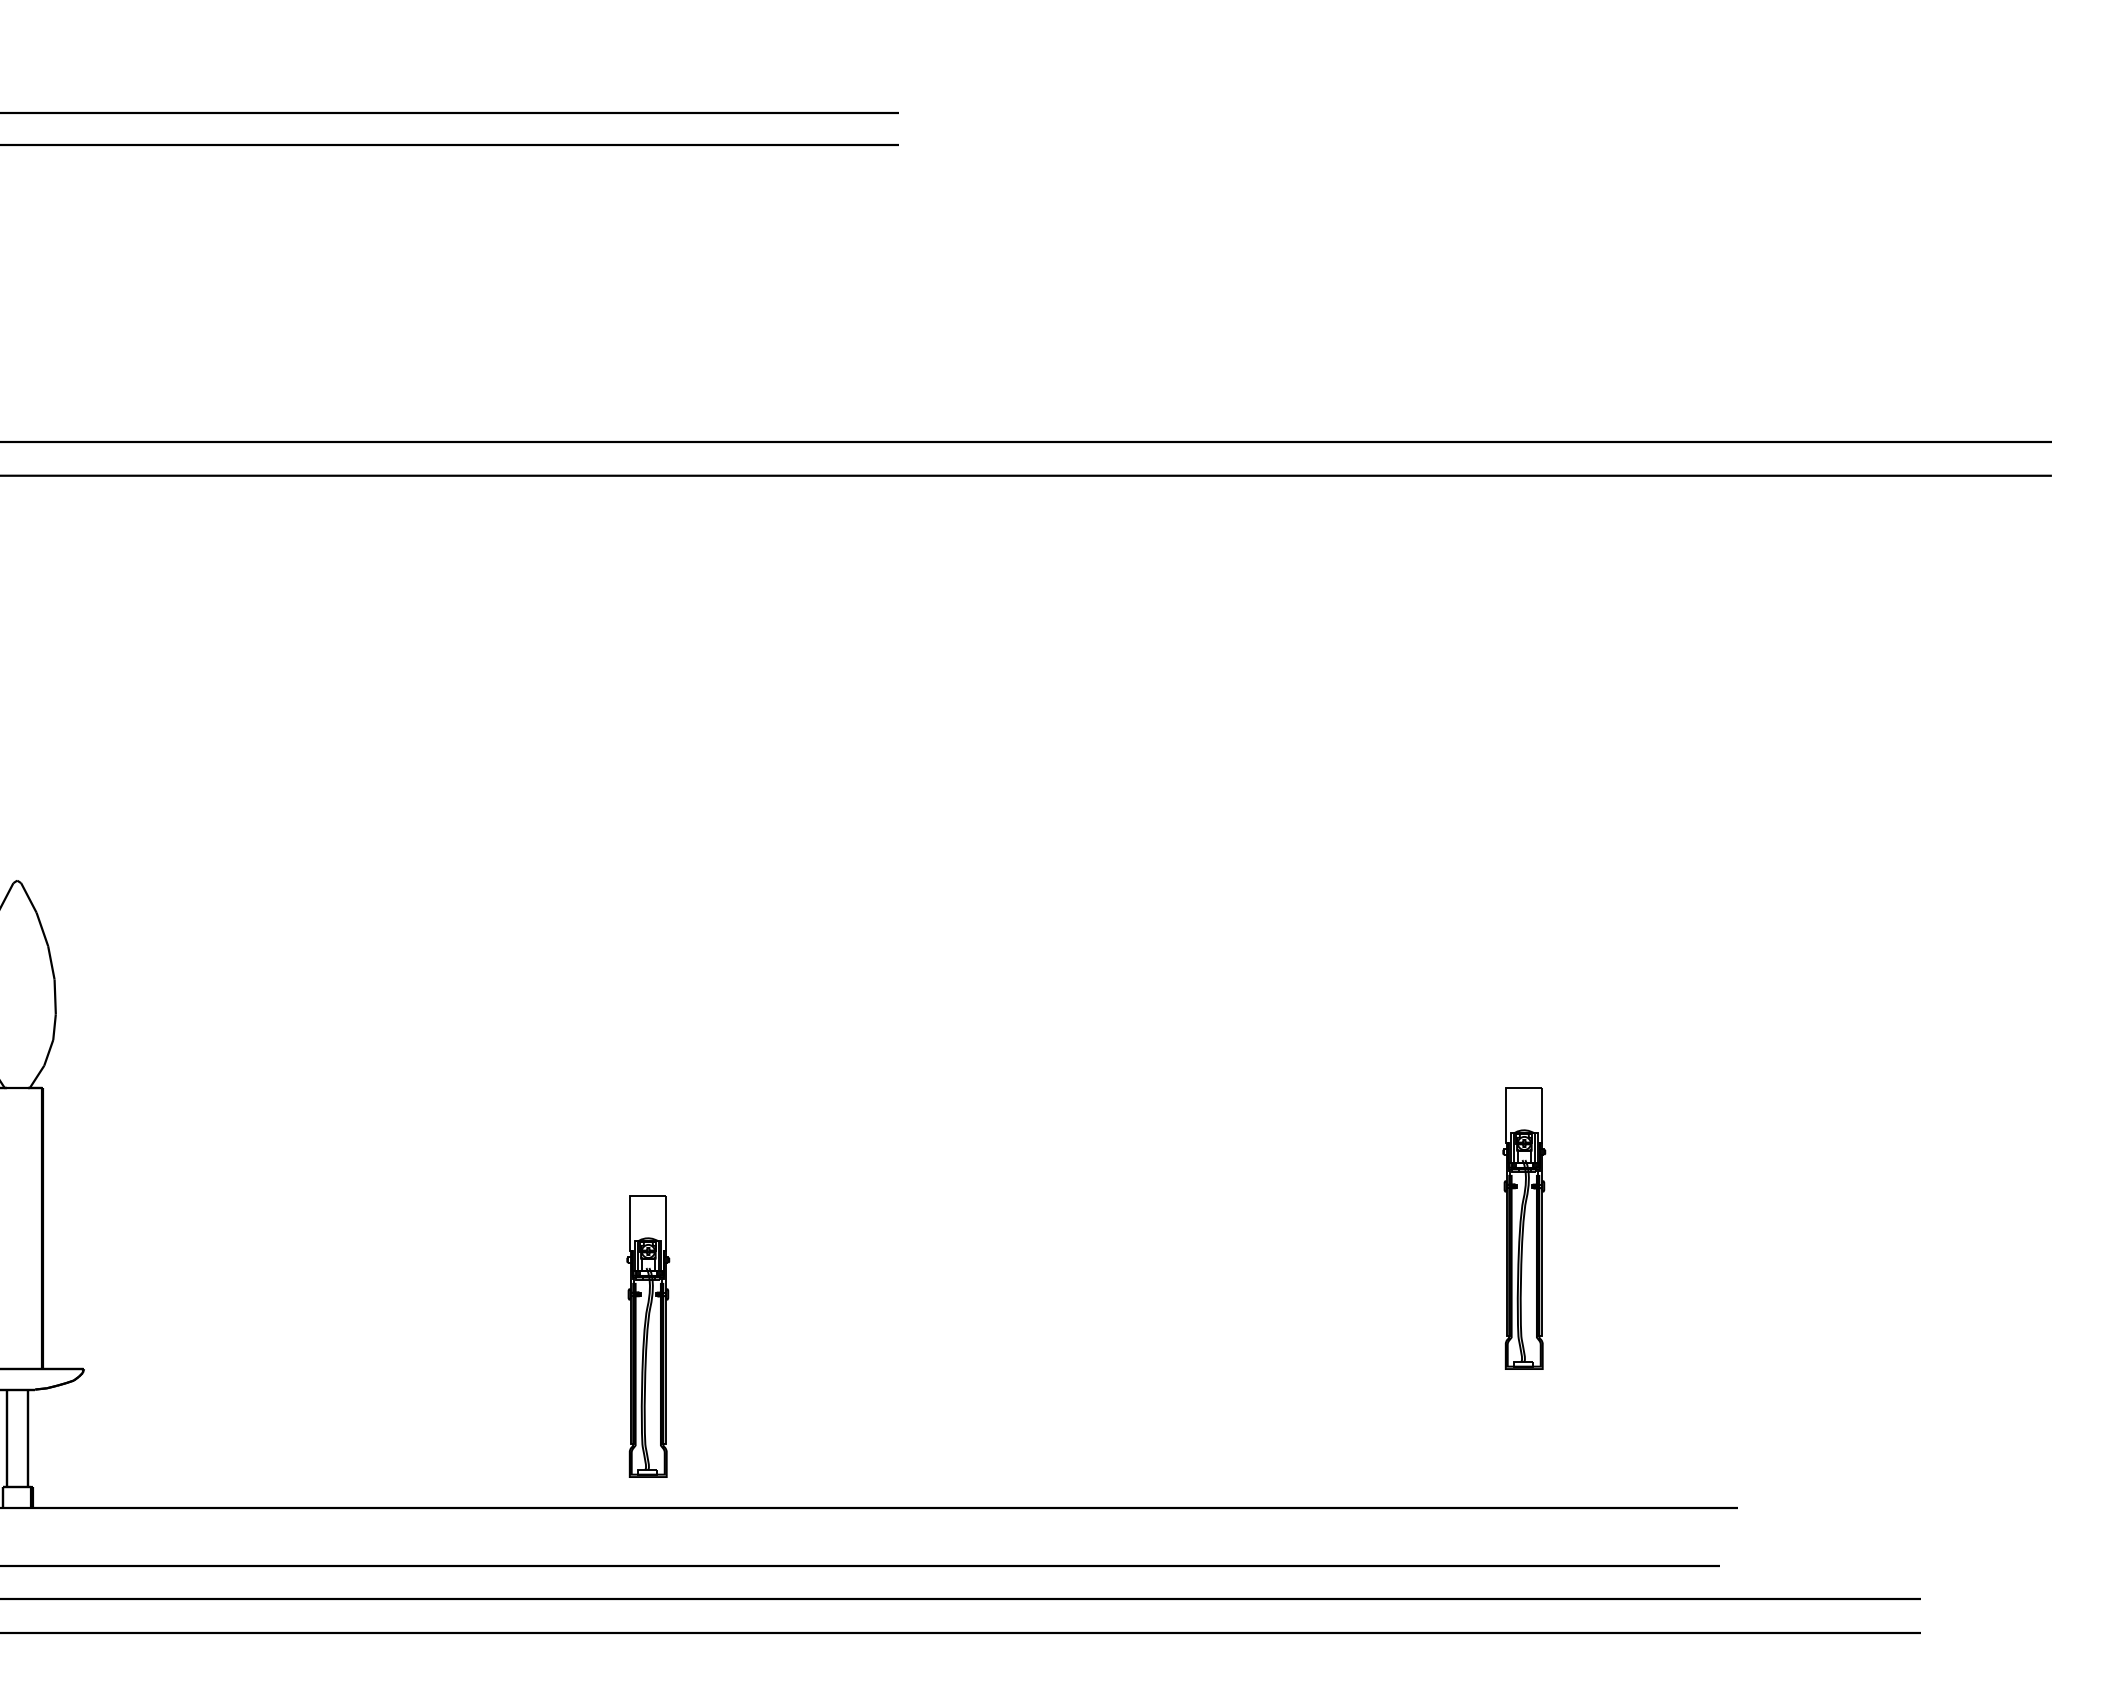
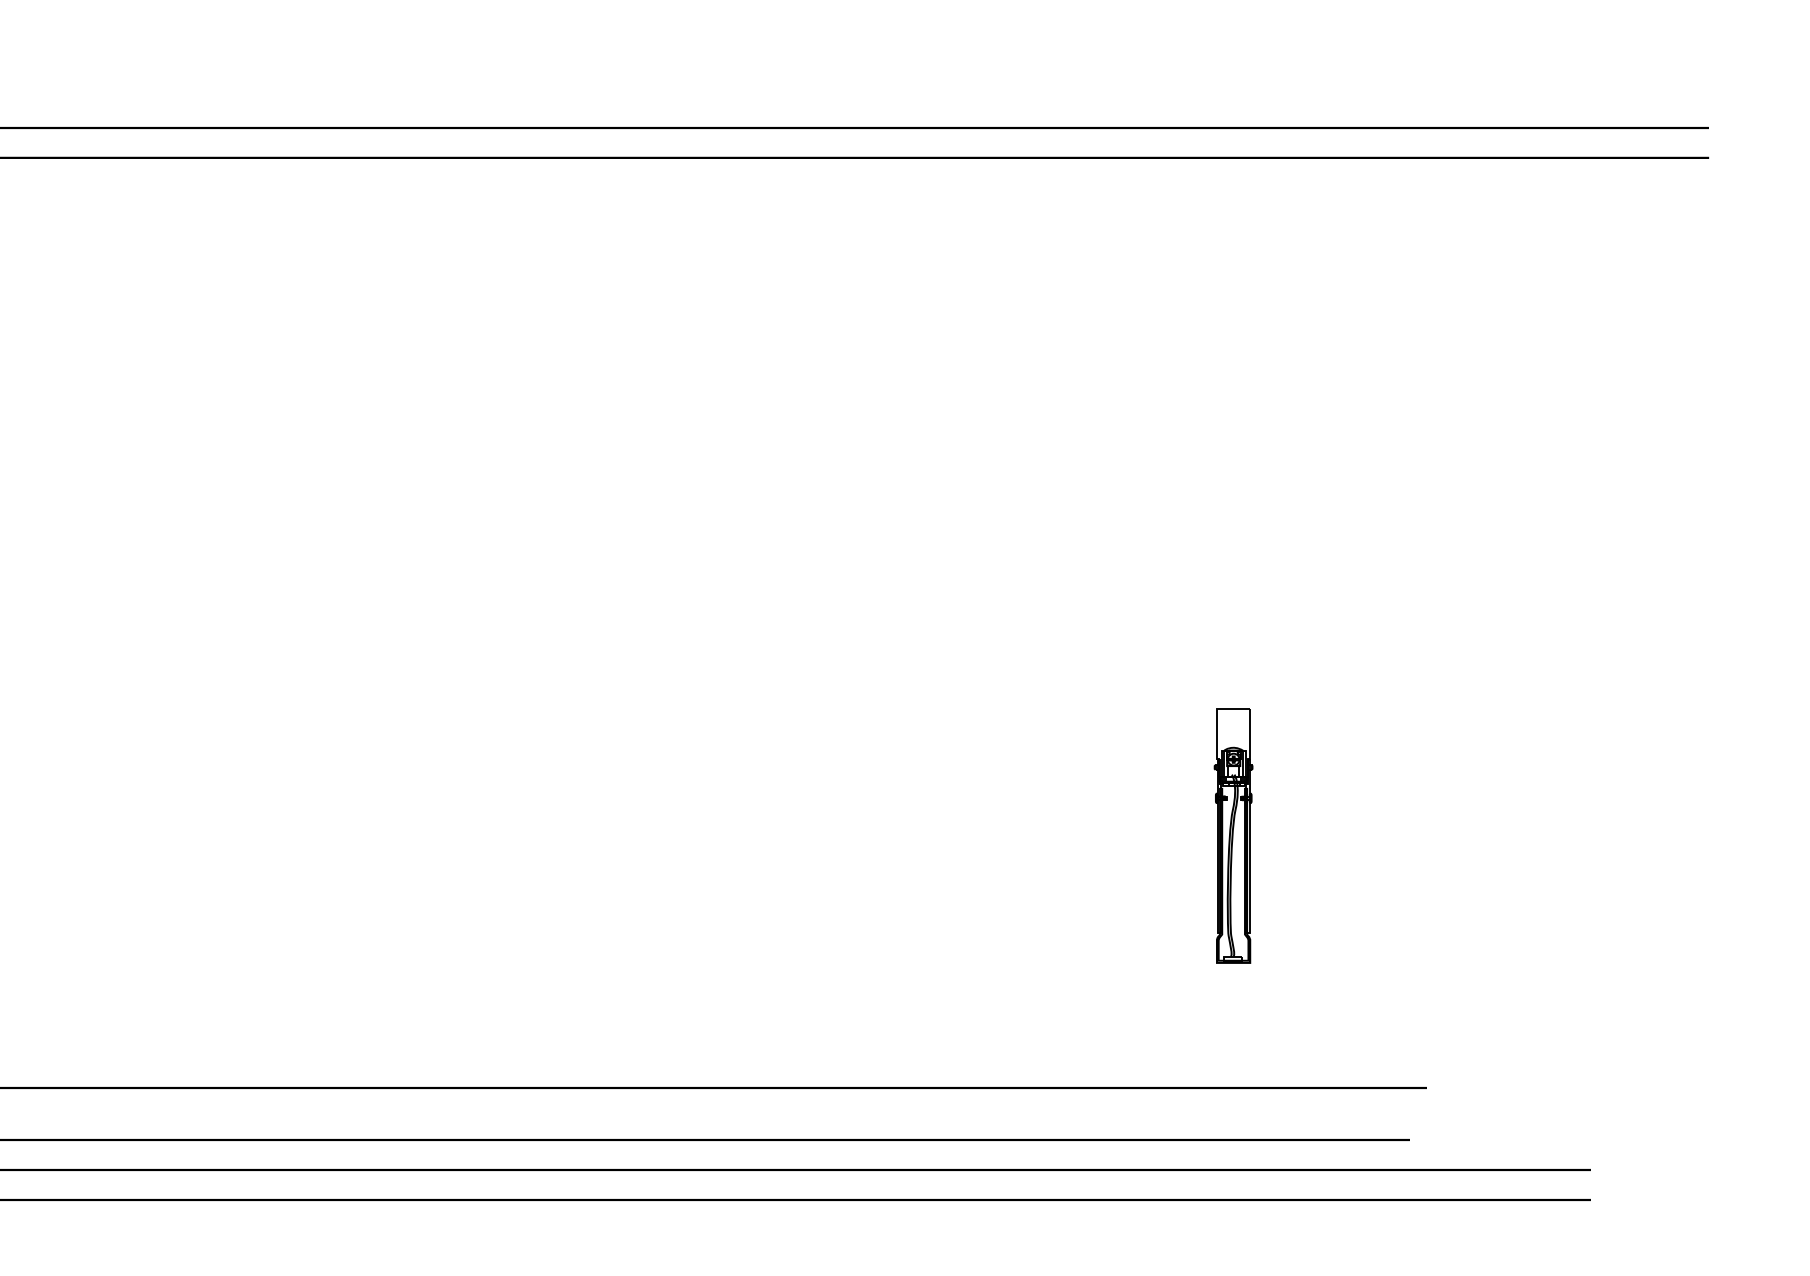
part: (648, 1336) -> (444, 933), removed

